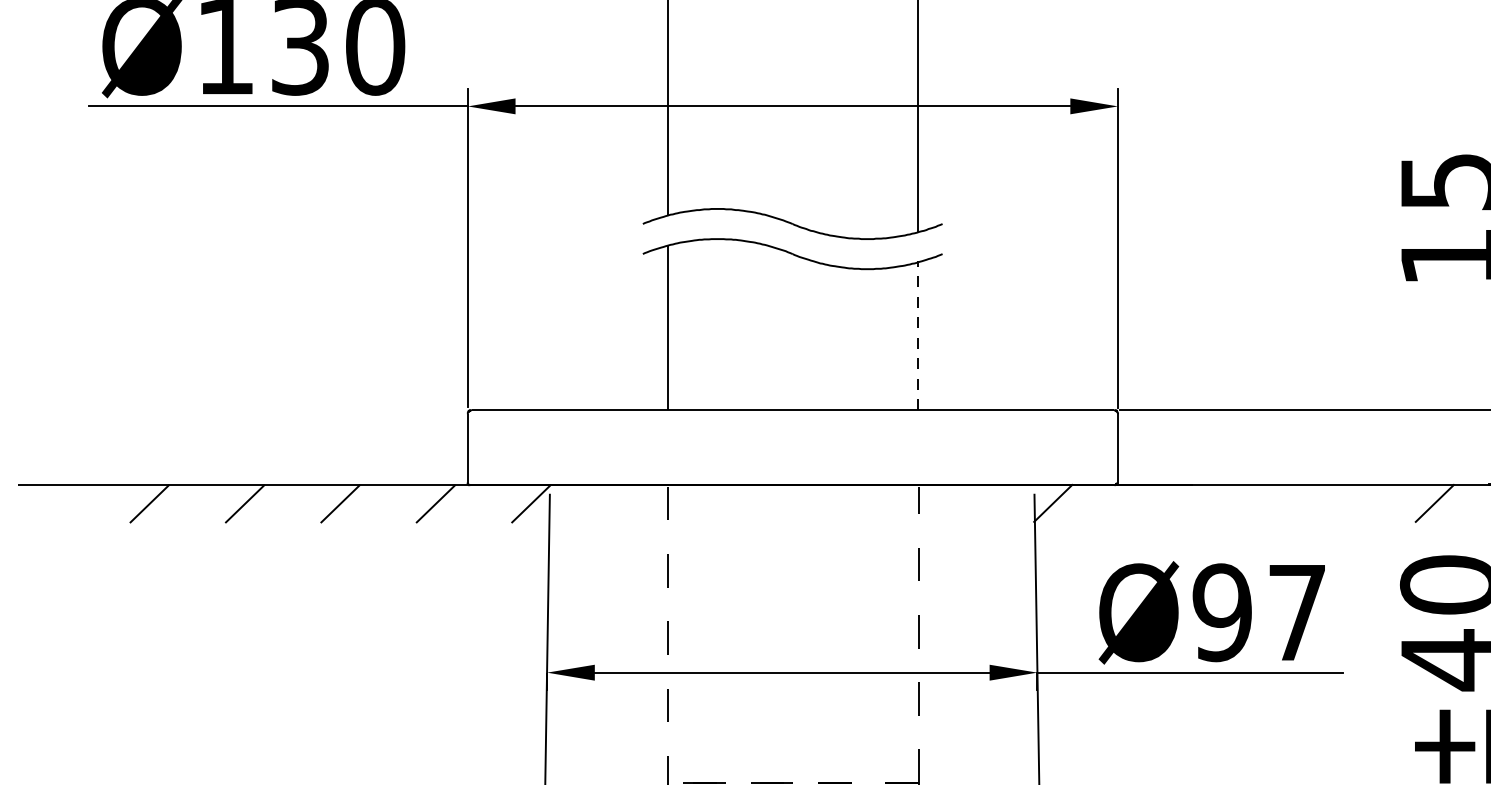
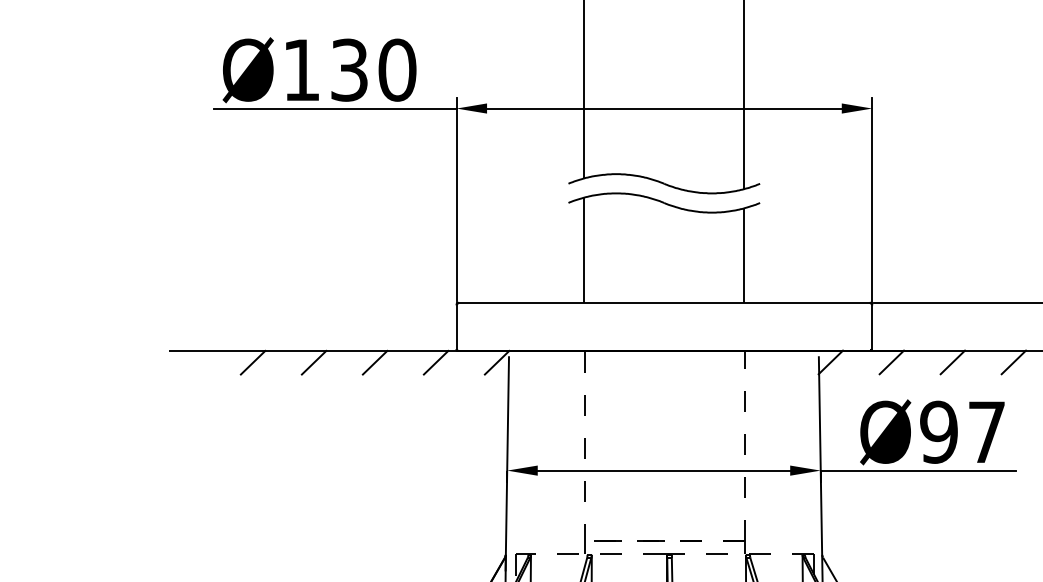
line: (918, 336) -> (744, 255), dashed -> solid
line: (1148, 503) -> (891, 362), added
line: (1243, 503) -> (952, 362), added
line: (1338, 503) -> (1013, 362), added

